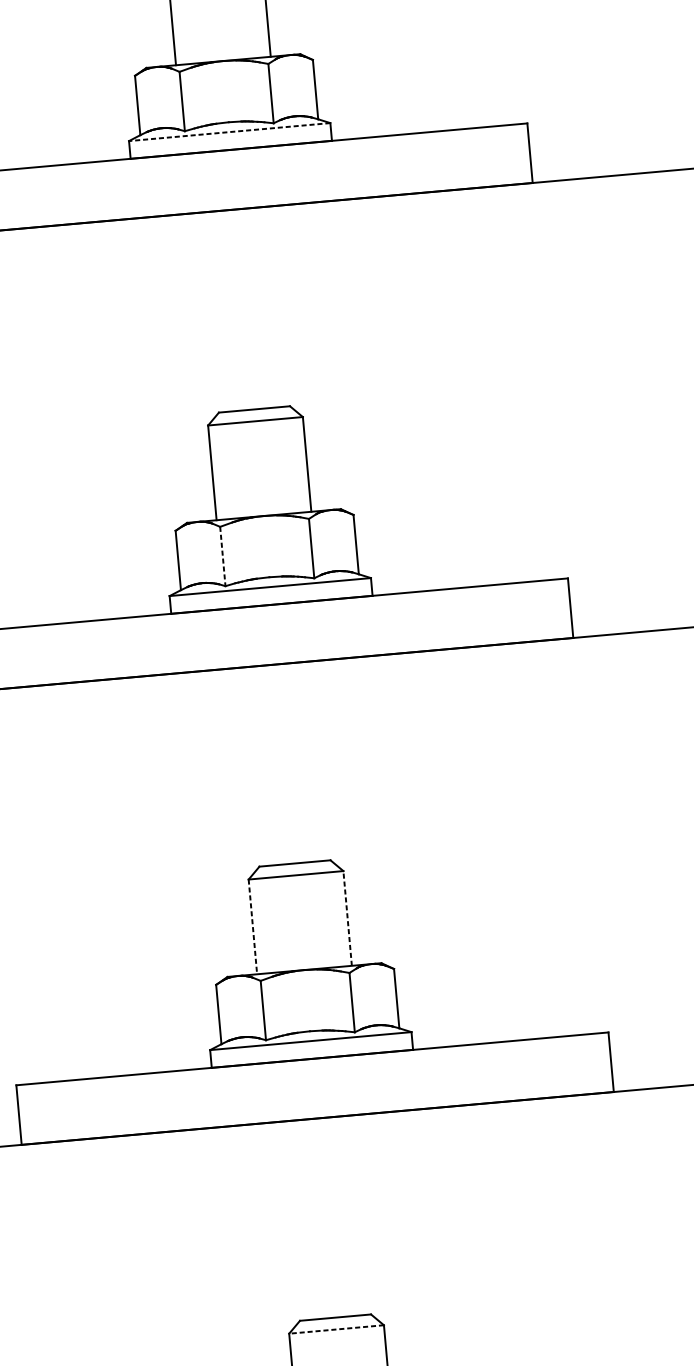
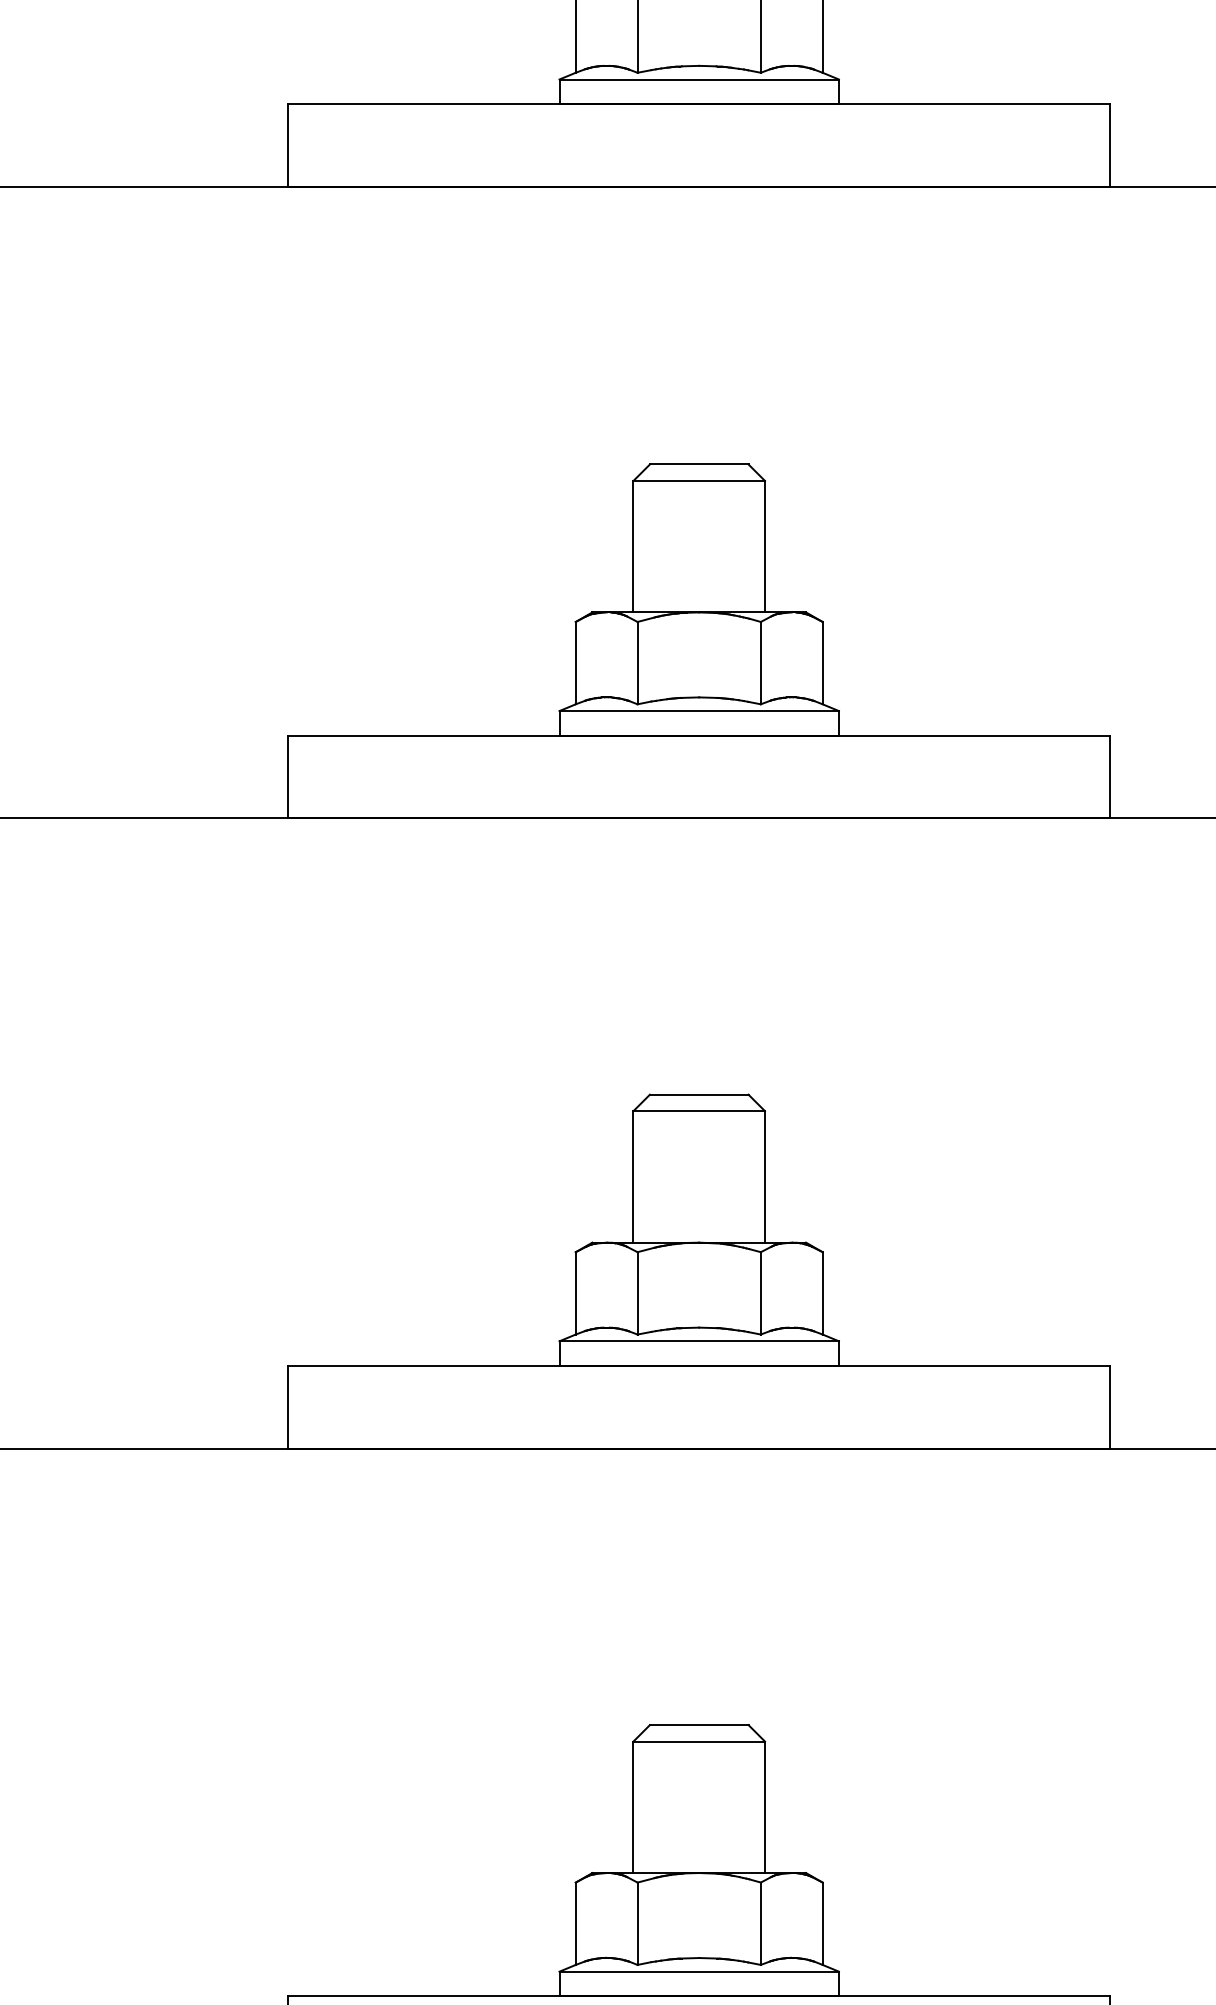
line: (229, 132) -> (699, 79), dashed -> solid
line: (222, 556) -> (637, 663), dashed -> solid
line: (347, 918) -> (764, 1176), dashed -> solid
line: (252, 926) -> (633, 1176), dashed -> solid
line: (336, 1329) -> (699, 1741), dashed -> solid

